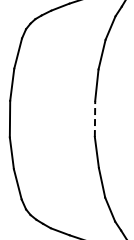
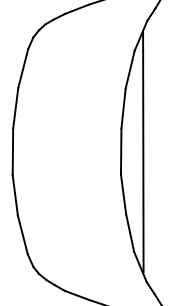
line: (95, 118) -> (121, 151), dashed -> solid
line: (112, 118) -> (143, 151), added

